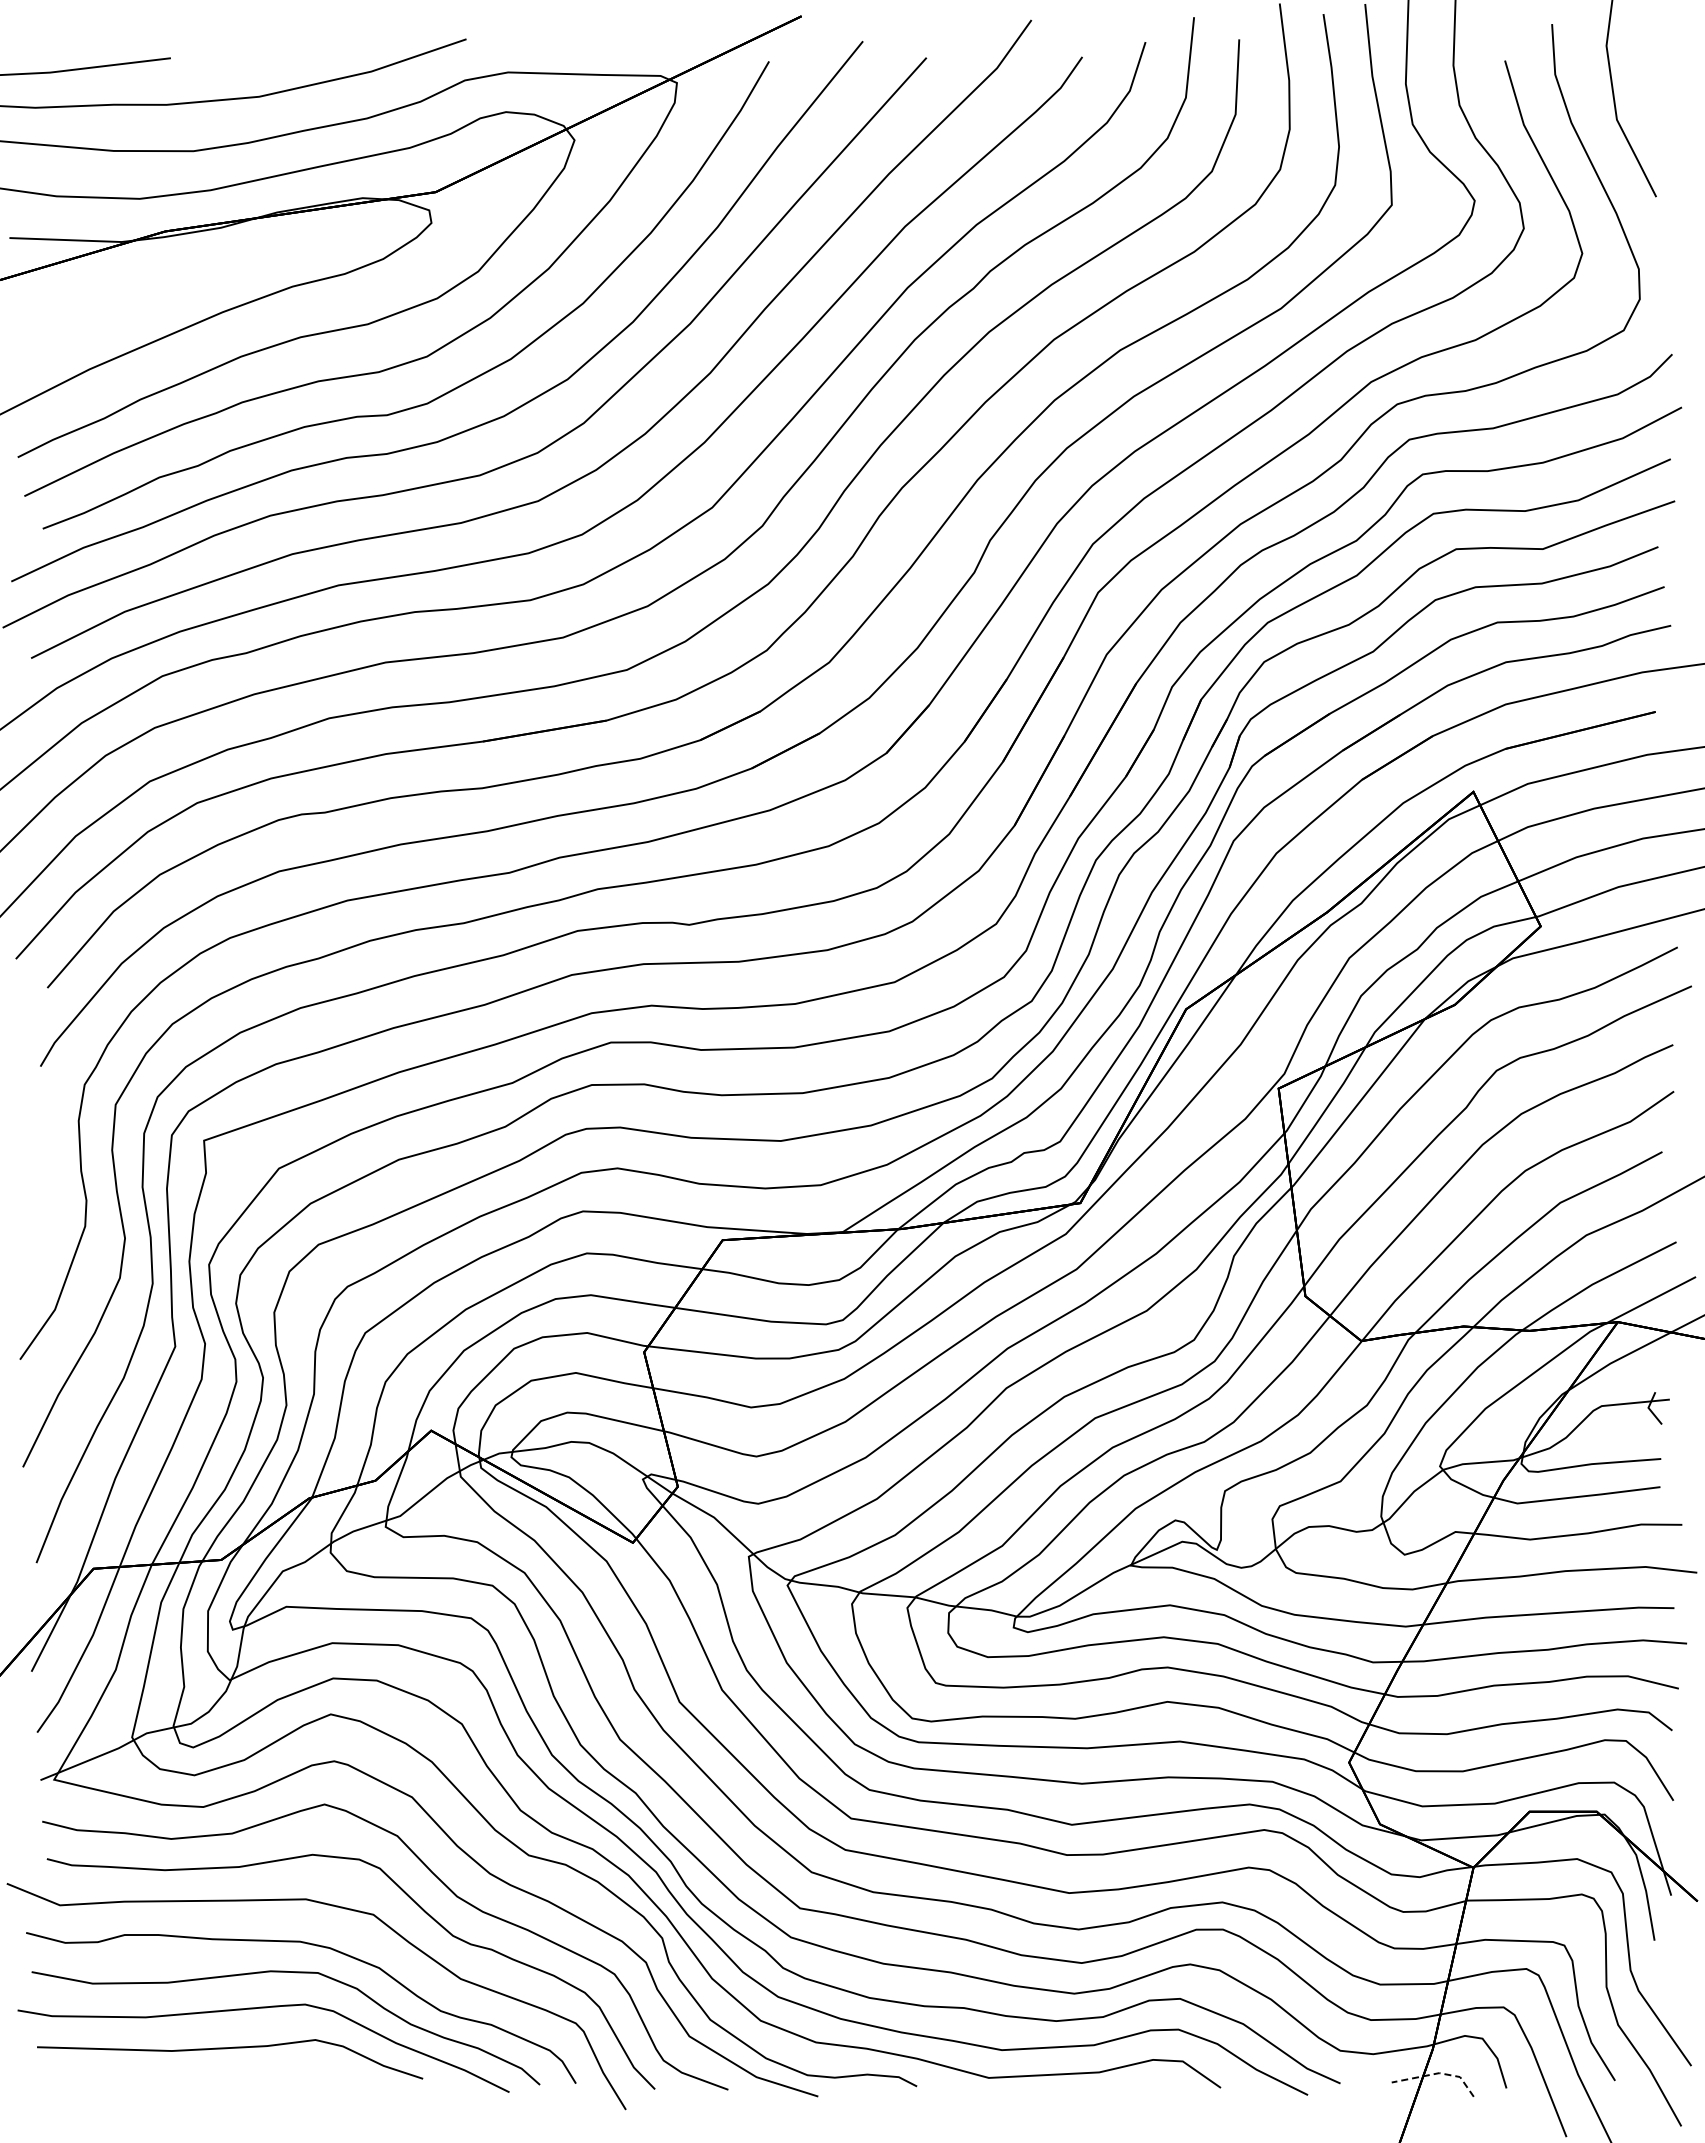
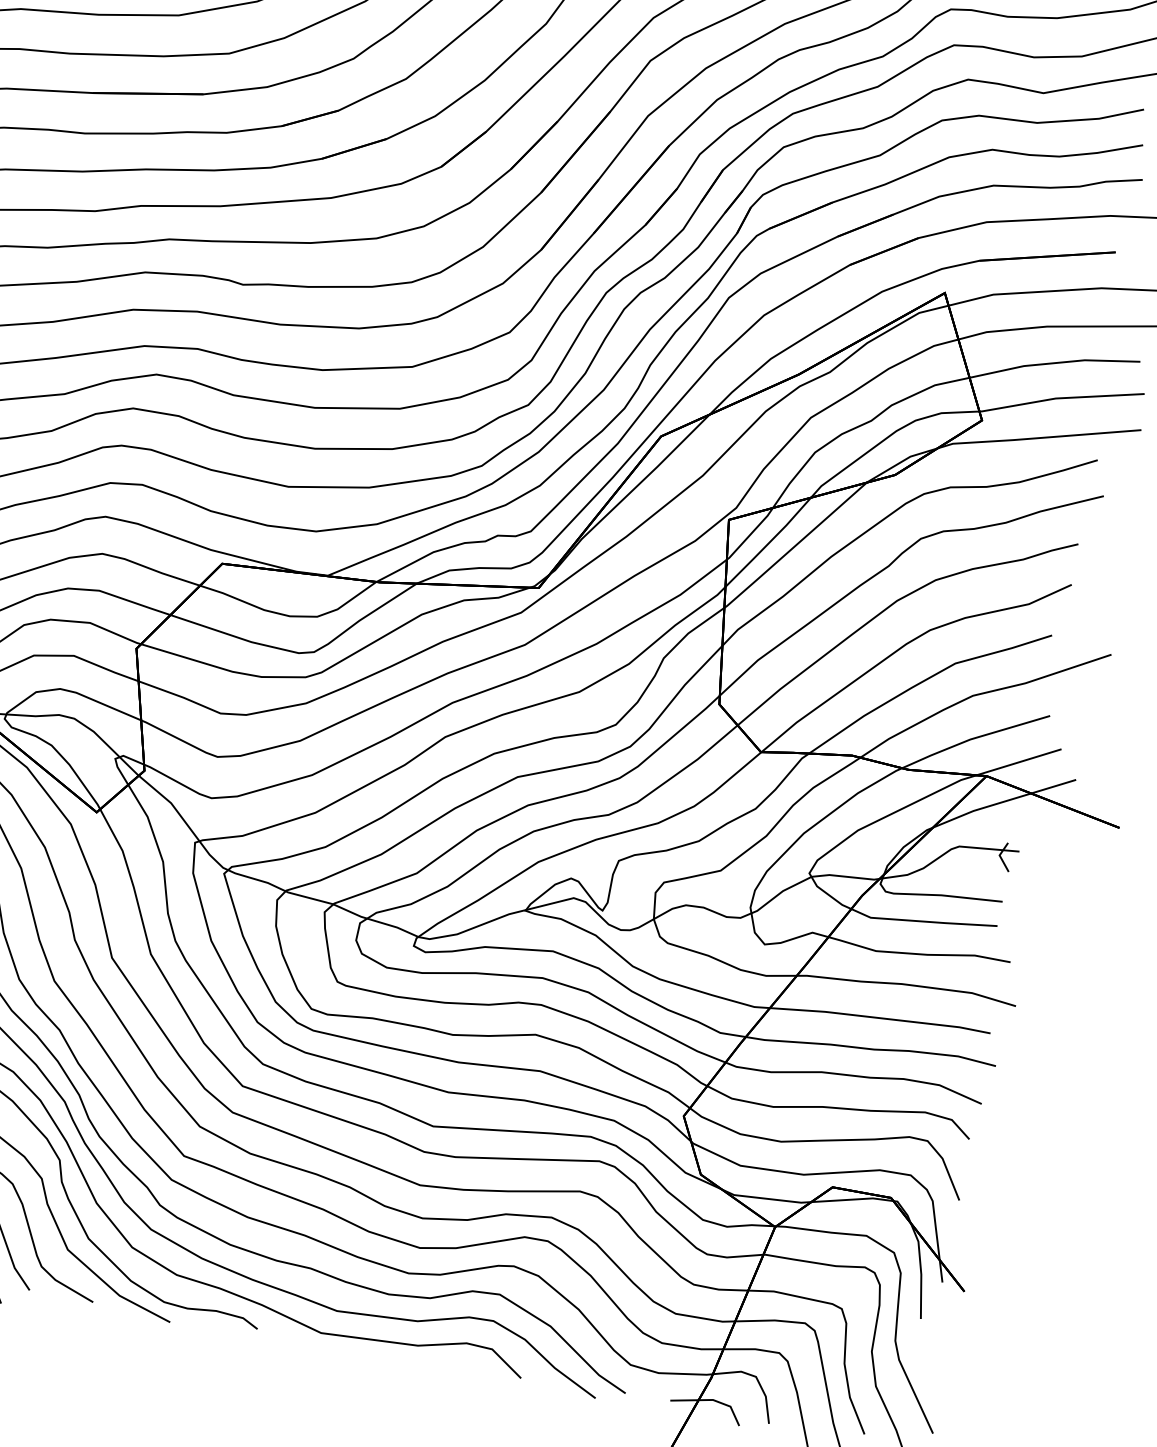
line: (1439, 2073) -> (713, 1400), dashed -> solid

